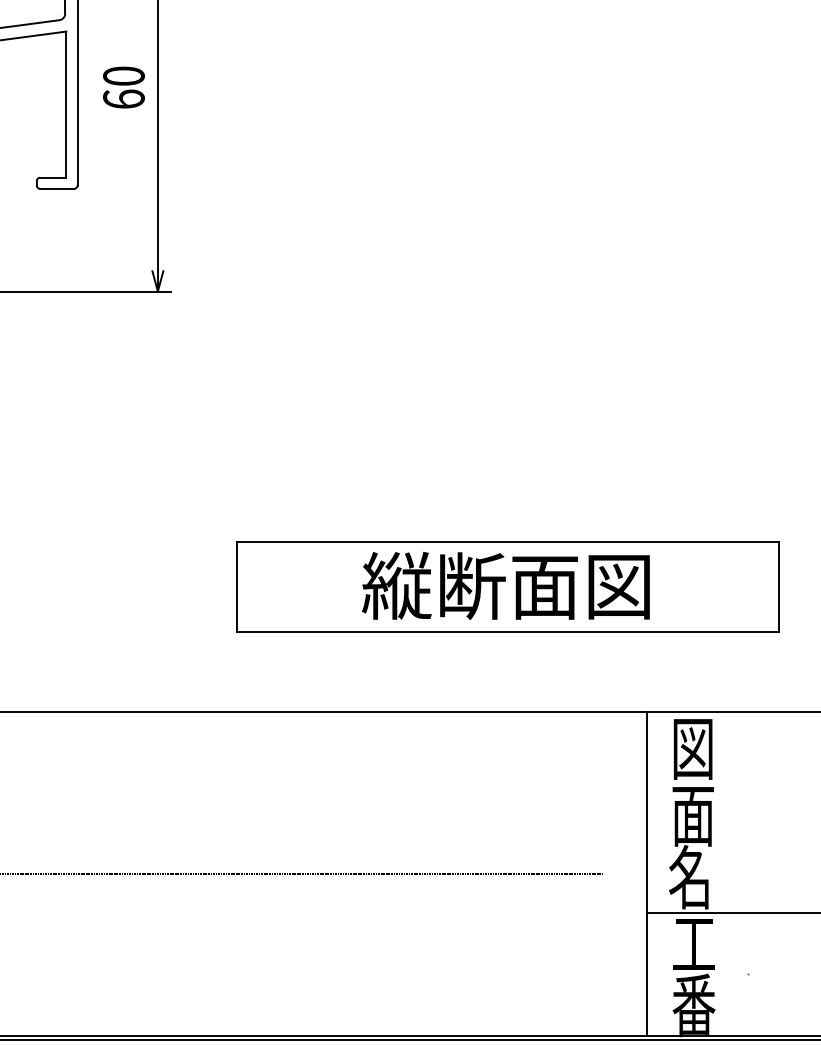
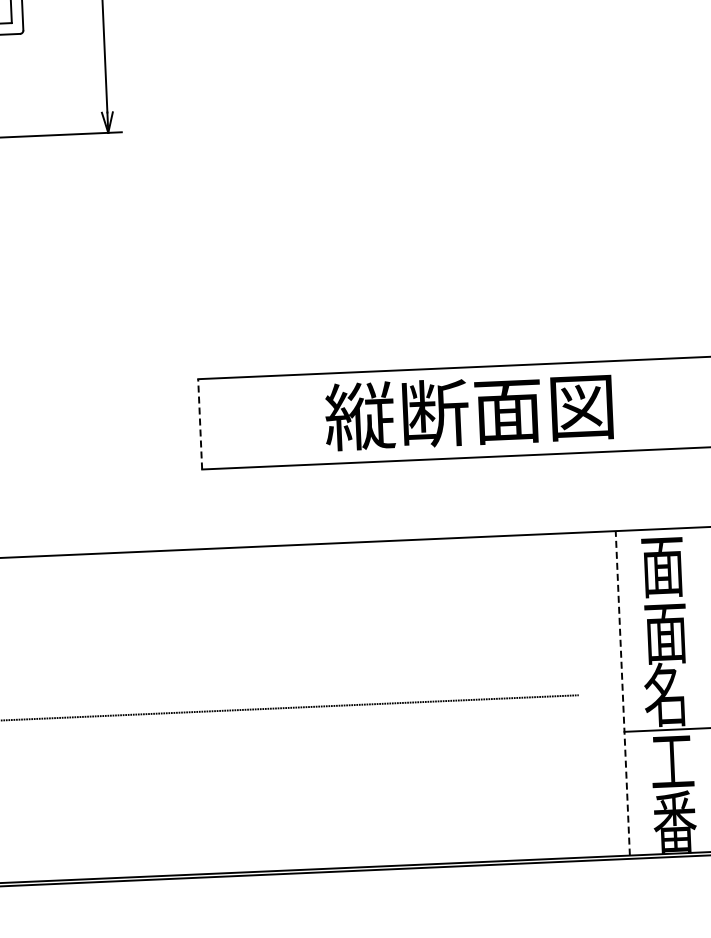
line: (236, 586) -> (199, 424), solid -> dashed
text: (692, 749) -> (662, 567), 図 -> 面
line: (647, 873) -> (622, 692), solid -> dashed

